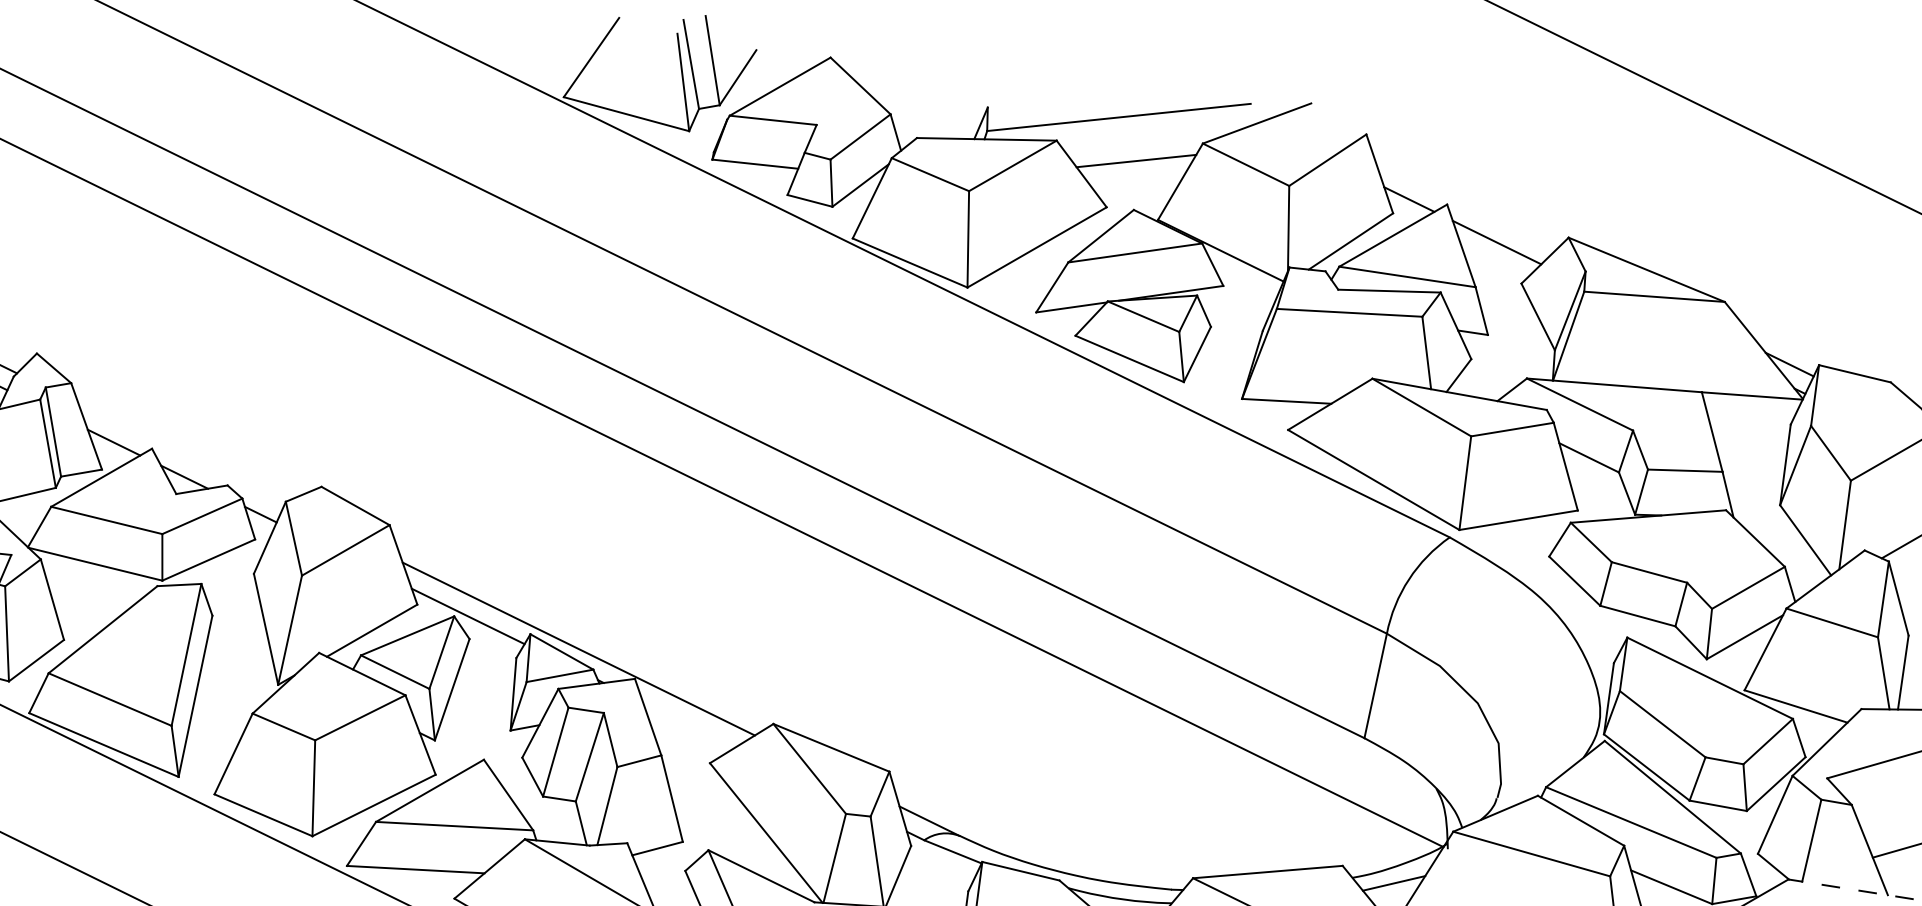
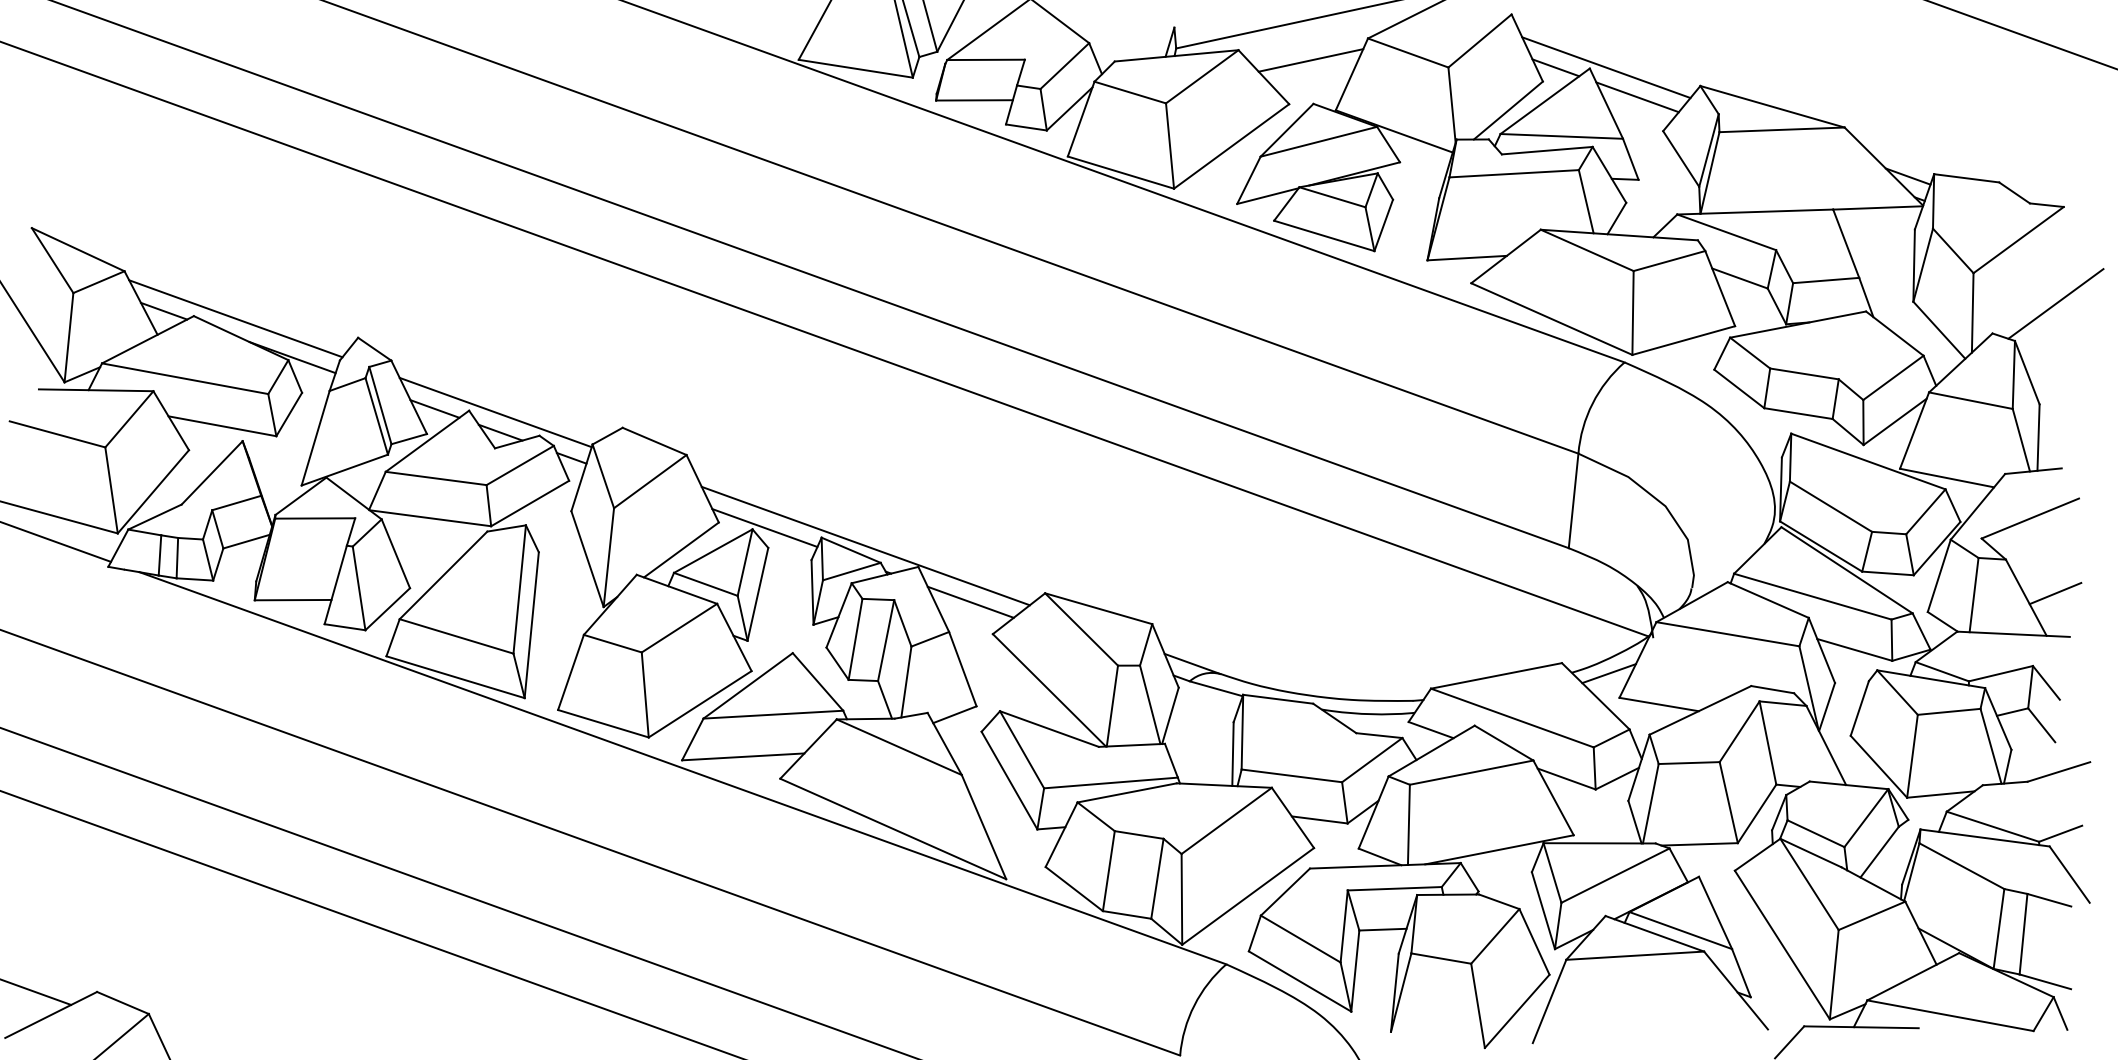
line: (1465, 205) -> (1606, 67), added
line: (181, 454) -> (495, 412), added
line: (688, 723) -> (970, 601), added
line: (1851, 889) -> (2013, 634), dashed -> solid

